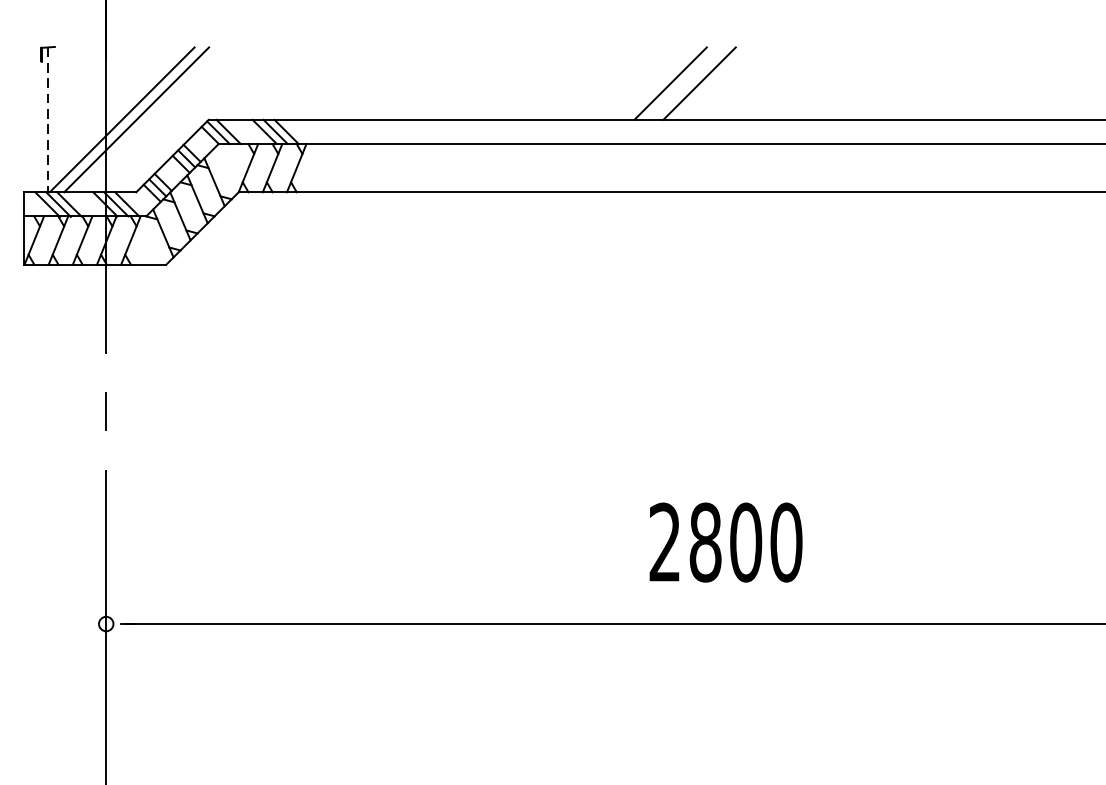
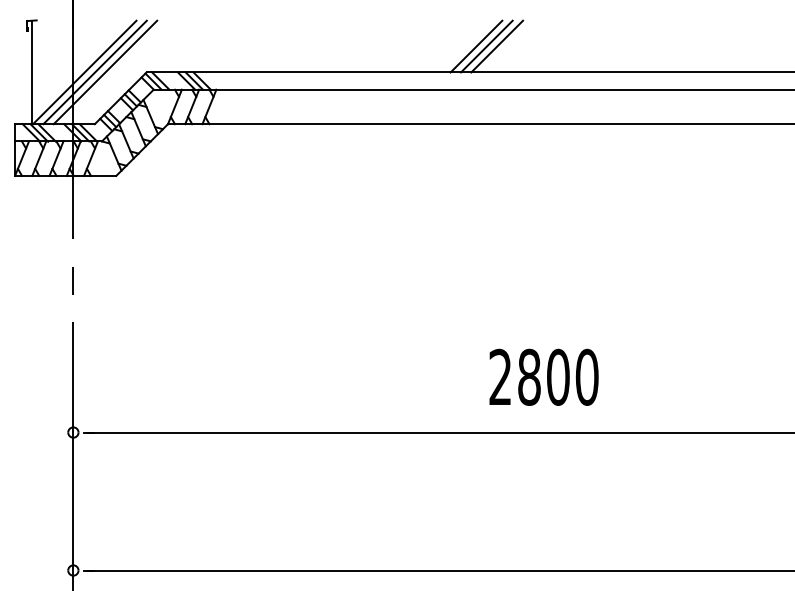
line: (684, 83) -> (486, 46), added
line: (48, 119) -> (32, 72), dashed -> solid
line: (151, 119) -> (105, 72), added
text: (725, 541) -> (543, 376), moved

